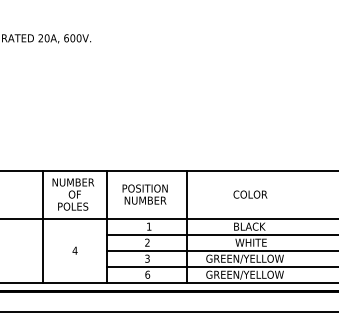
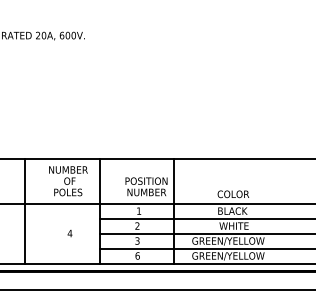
text: (144, 194) -> (145, 186), moved
text: (250, 194) -> (233, 194), moved
line: (42, 226) -> (24, 210), moved

